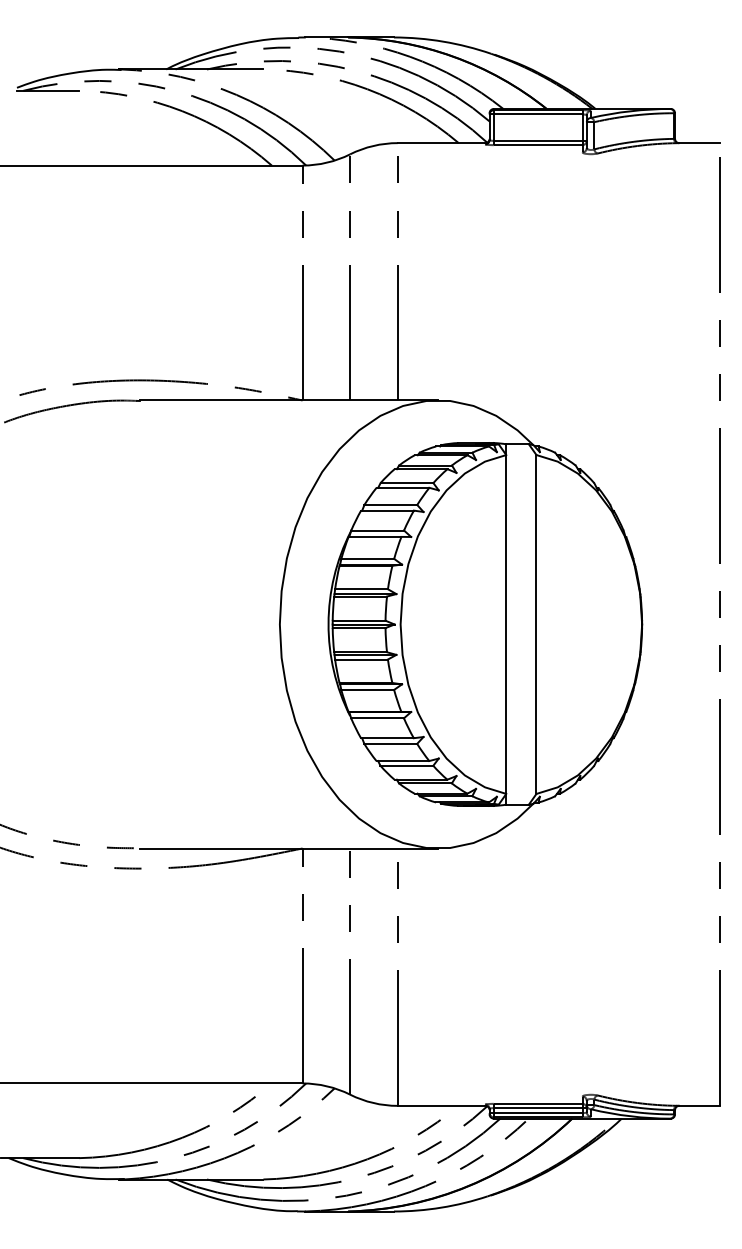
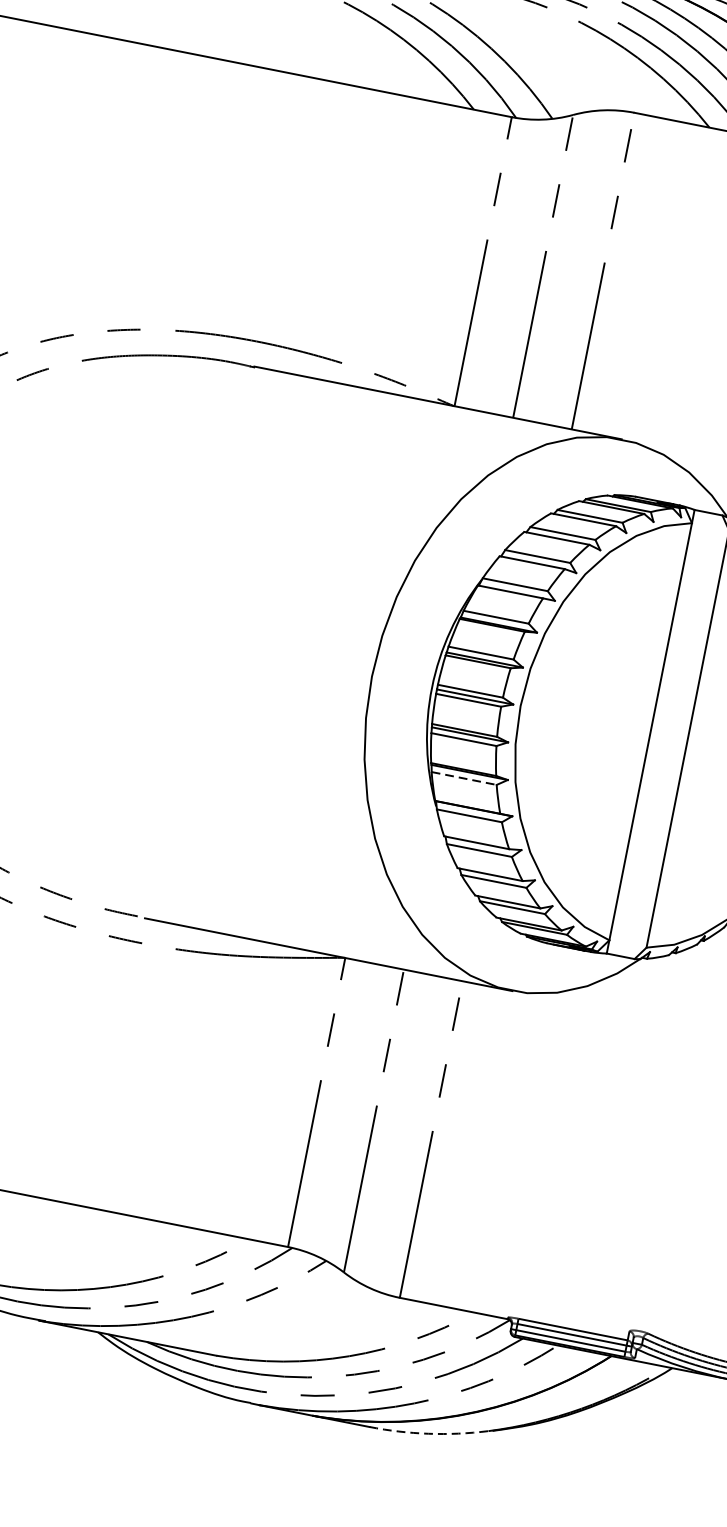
line: (368, 689) -> (465, 778), solid -> dashed
arc: (441, 1207) -> (428, 1433), solid -> dashed

